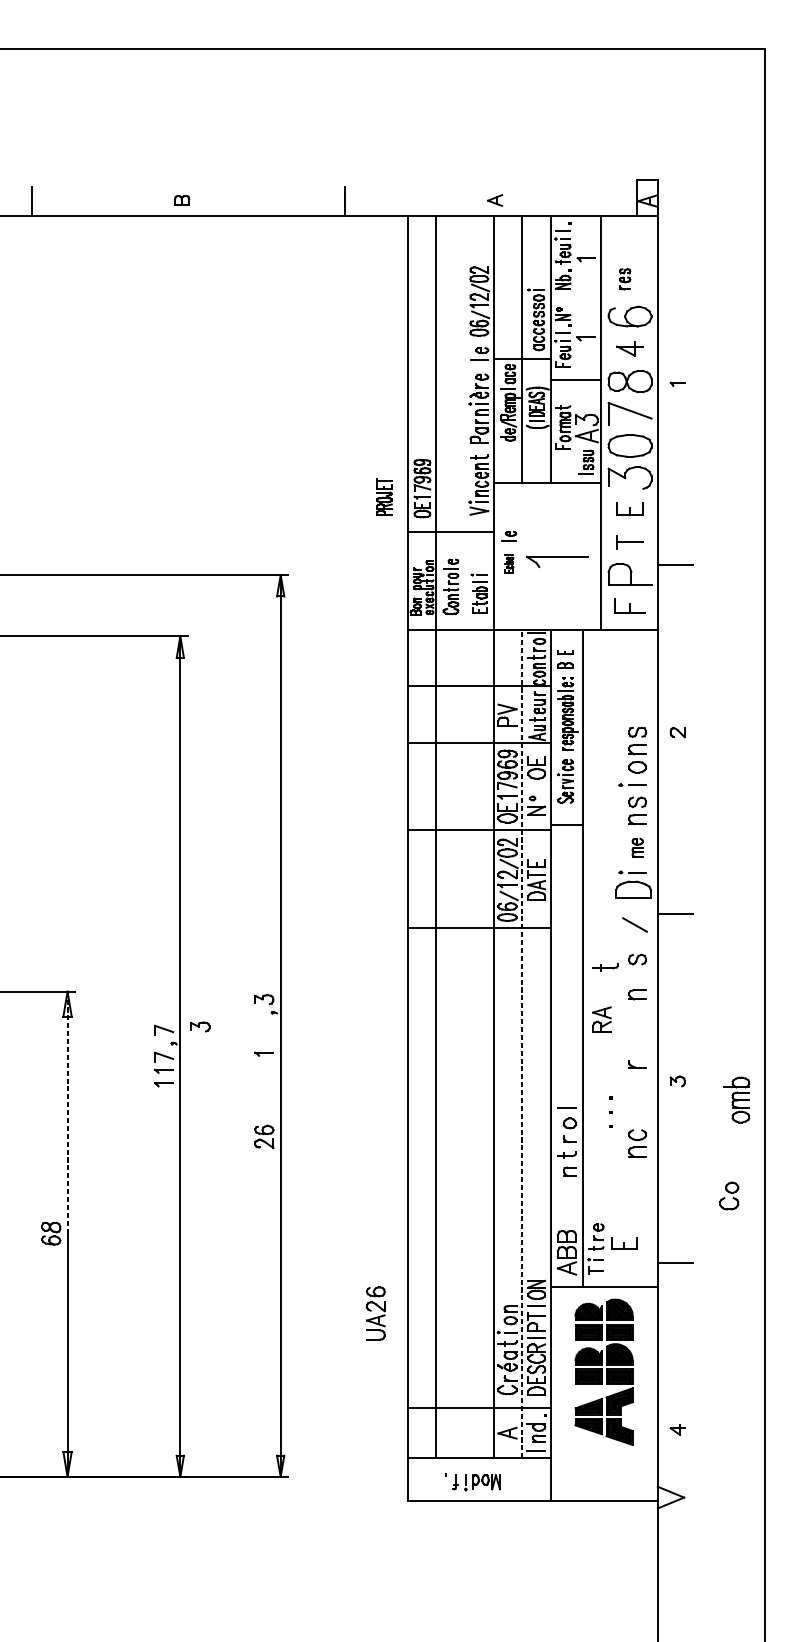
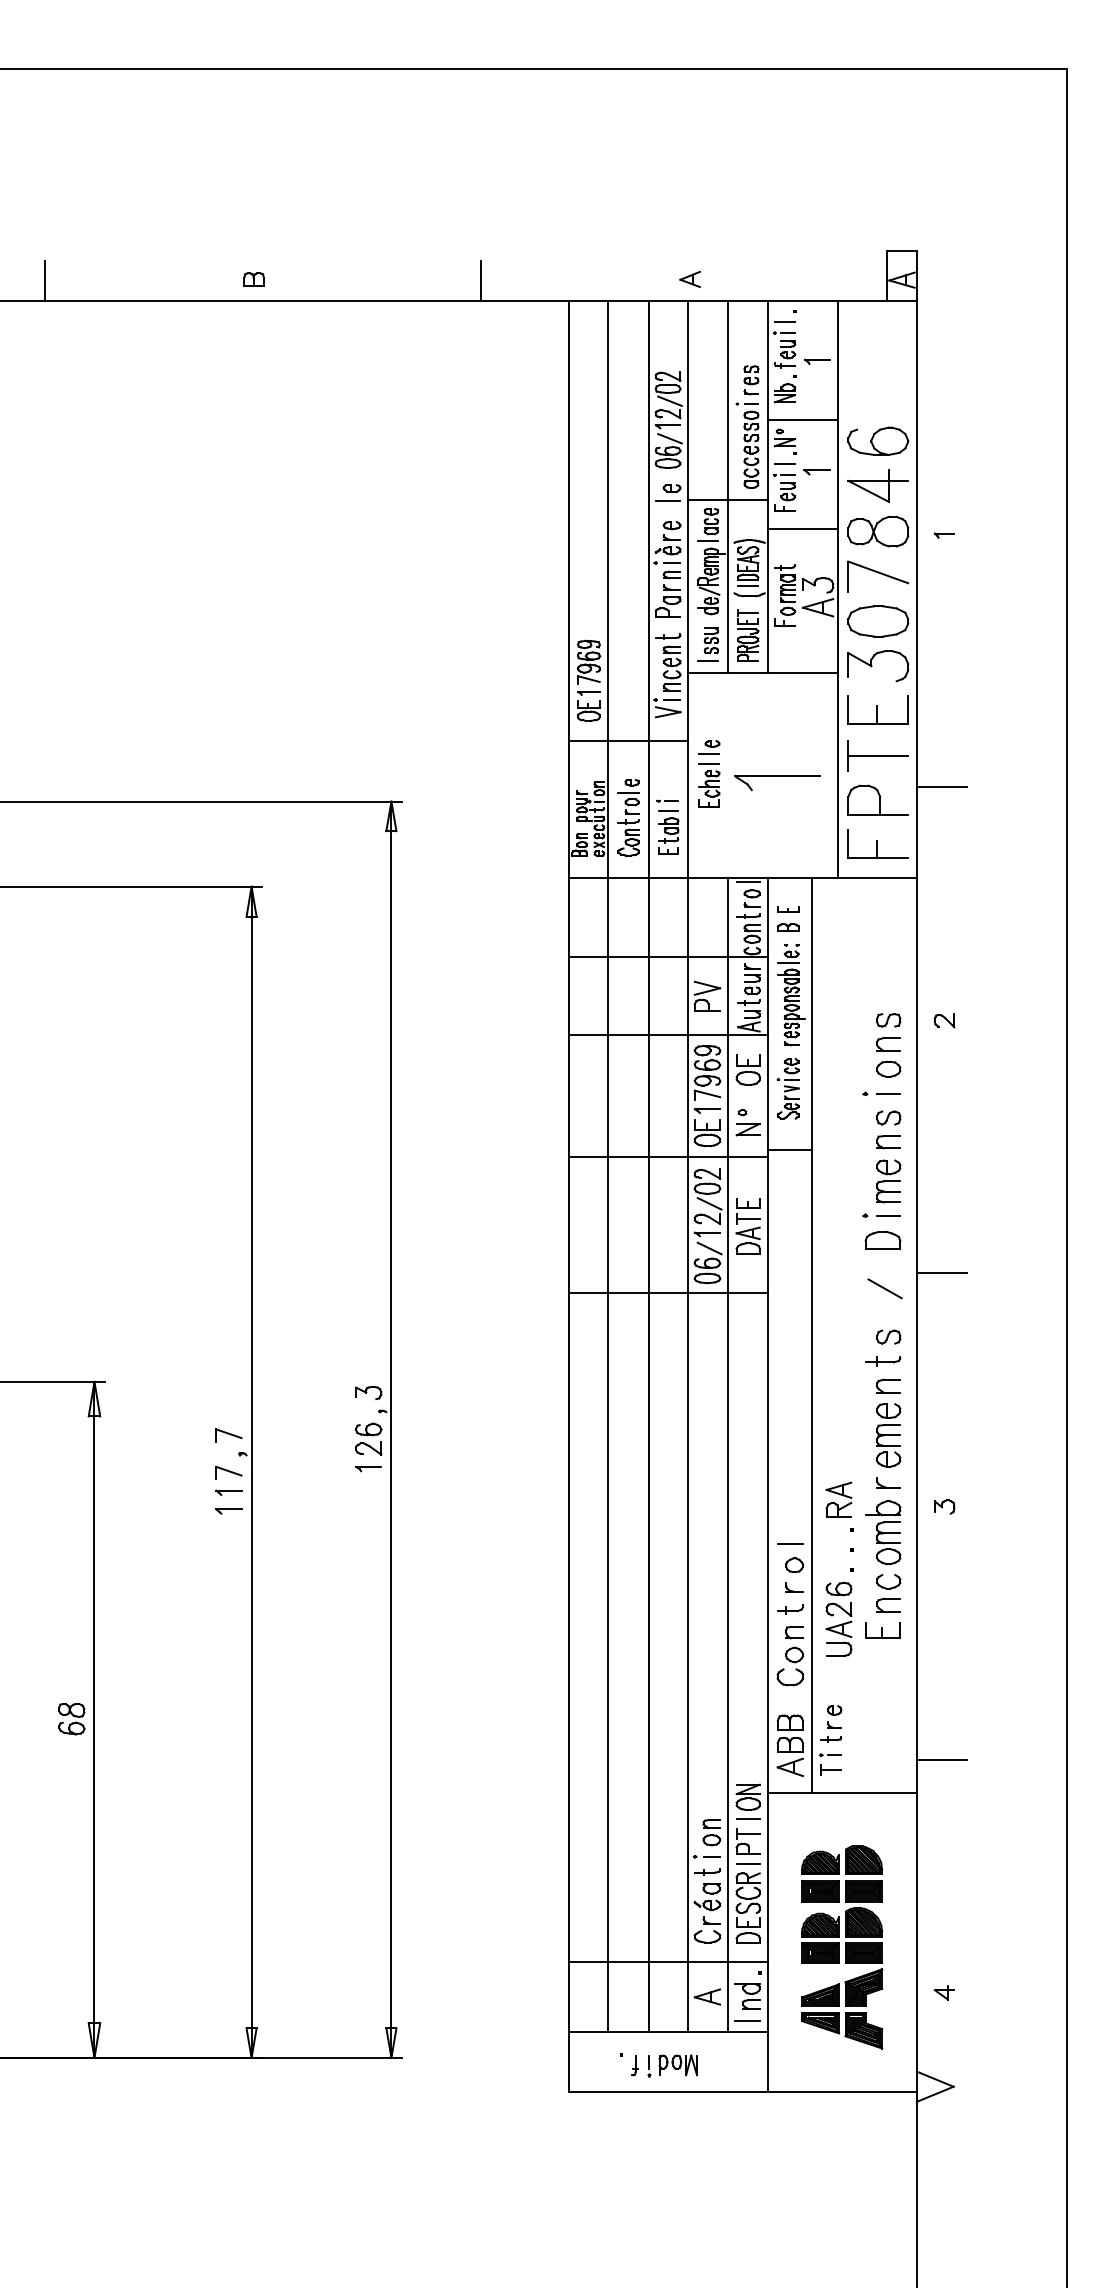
part: (625, 279) -> (751, 380), moved
line: (575, 301) -> (802, 420), added
part: (629, 348) -> (877, 485), size x1.67
part: (585, 462) -> (707, 644), moved
part: (384, 496) -> (748, 635), moved
part: (629, 509) -> (877, 709), size x1.67
part: (629, 542) -> (877, 755), size x1.67
part: (508, 563) -> (709, 785), size x1.67
part: (629, 605) -> (877, 843), size x1.43
line: (465, 836) -> (648, 1165), added
part: (637, 847) -> (888, 1181), size x1.67
part: (633, 890) -> (882, 1240), size x0.71
part: (605, 967) -> (883, 1361), moved
part: (601, 1019) -> (838, 1499), moved
part: (200, 1026) -> (279, 1430), removed
part: (637, 1030) -> (888, 1435), added
line: (522, 1044) -> (728, 1455), dashed -> solid
part: (737, 1099) -> (883, 1532), moved
line: (67, 1113) -> (94, 1551), dashed -> solid
part: (264, 1136) -> (368, 1438), moved
part: (728, 1195) -> (789, 1666), moved
part: (623, 1244) -> (882, 1630), moved
part: (375, 1312) -> (838, 1618), moved
part: (604, 1372) -> (842, 1947), moved

